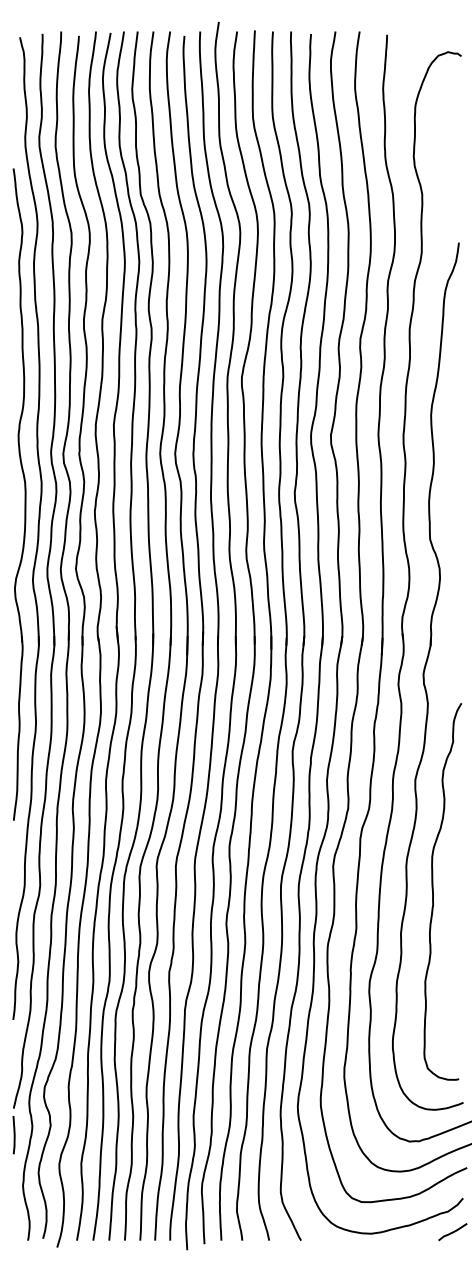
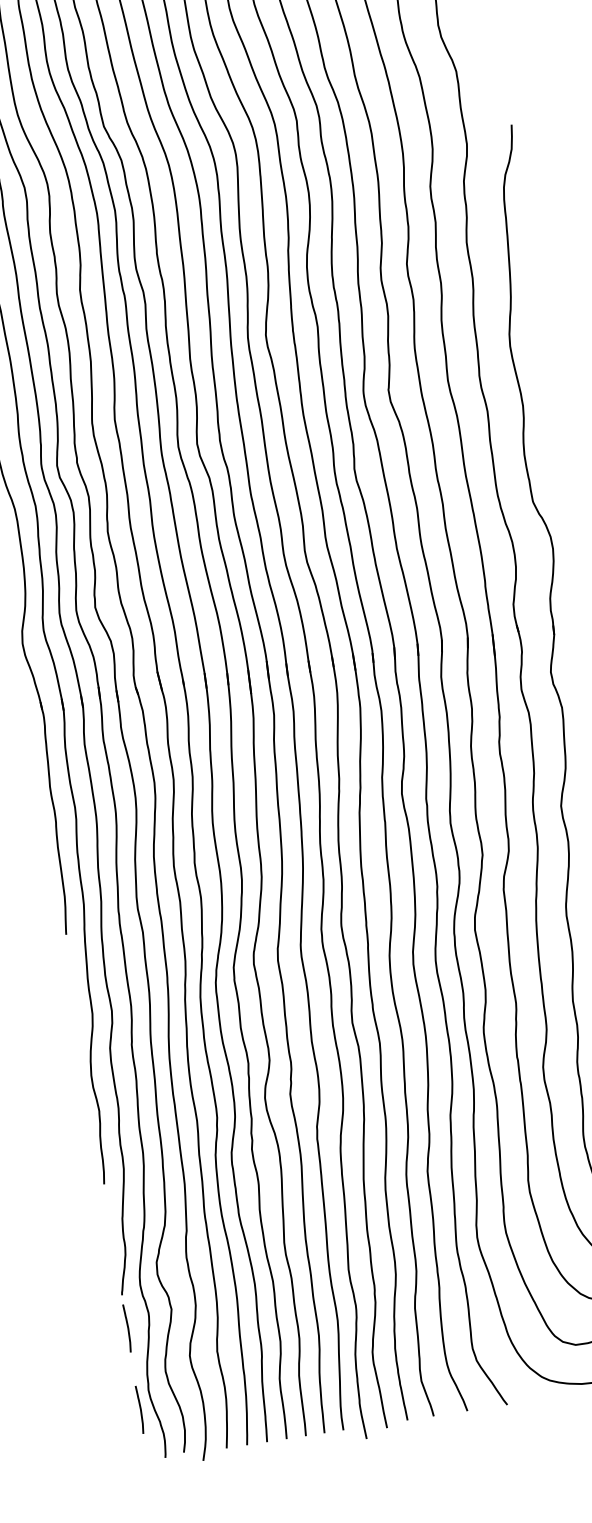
line: (13, 1200) -> (139, 1410), added

